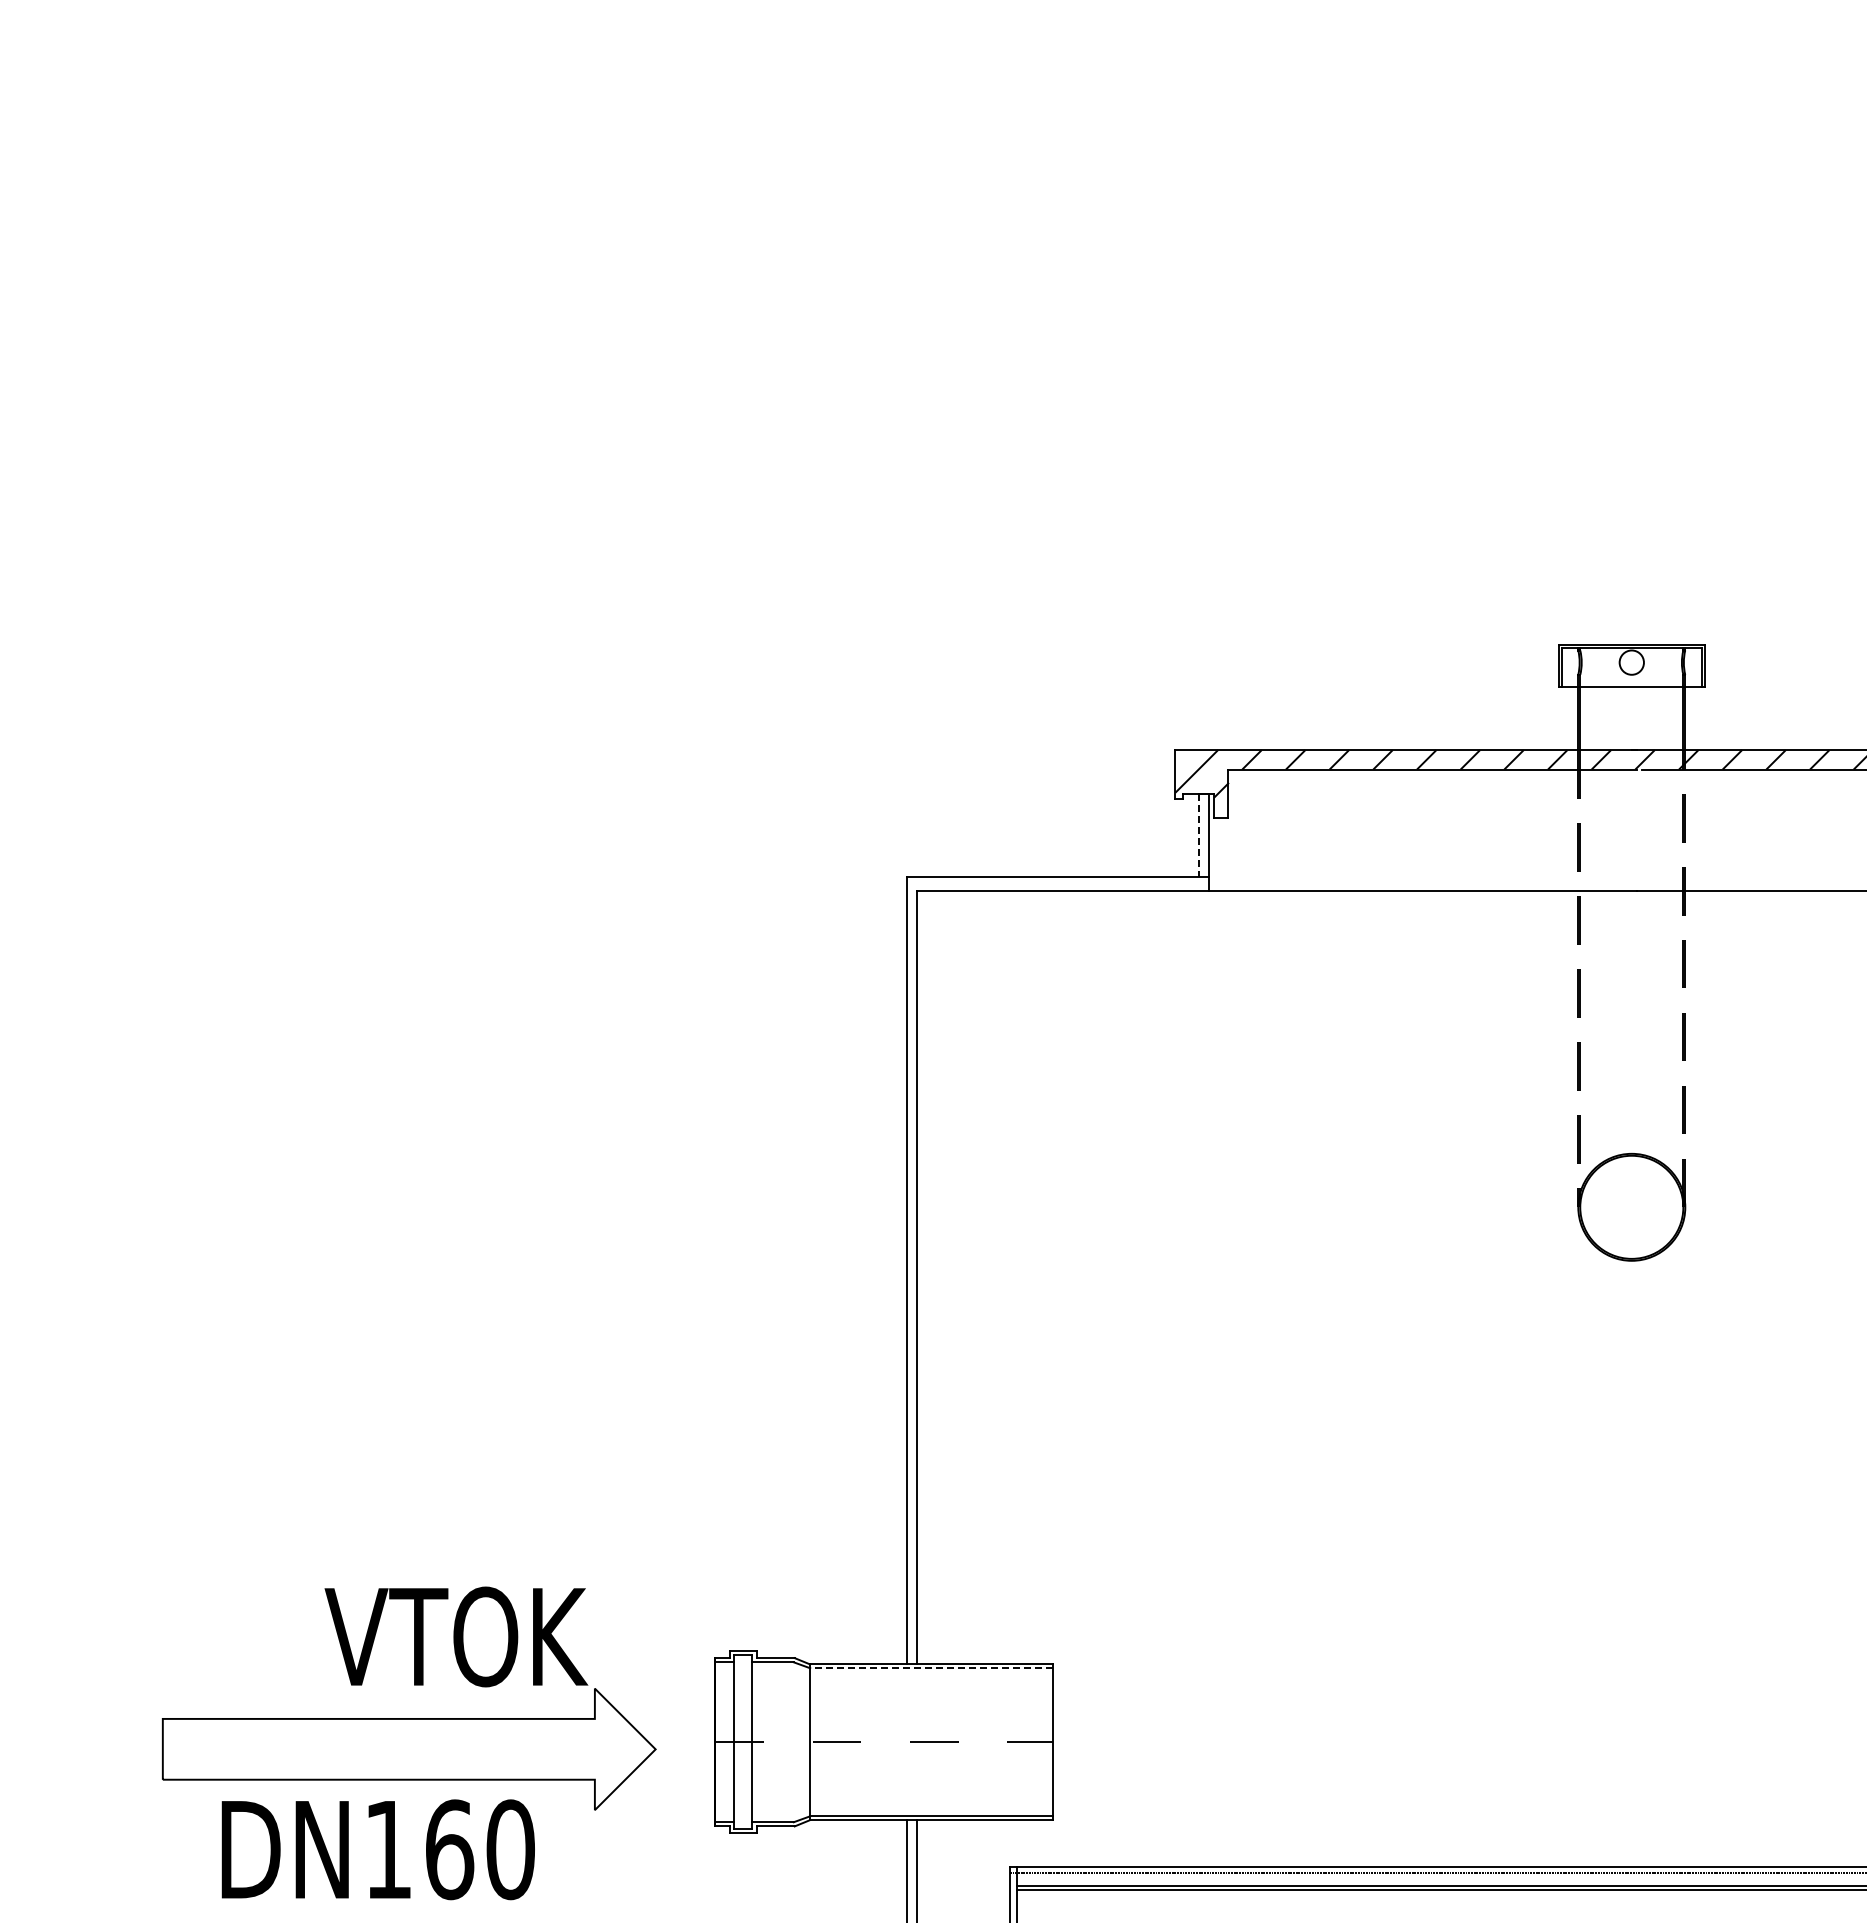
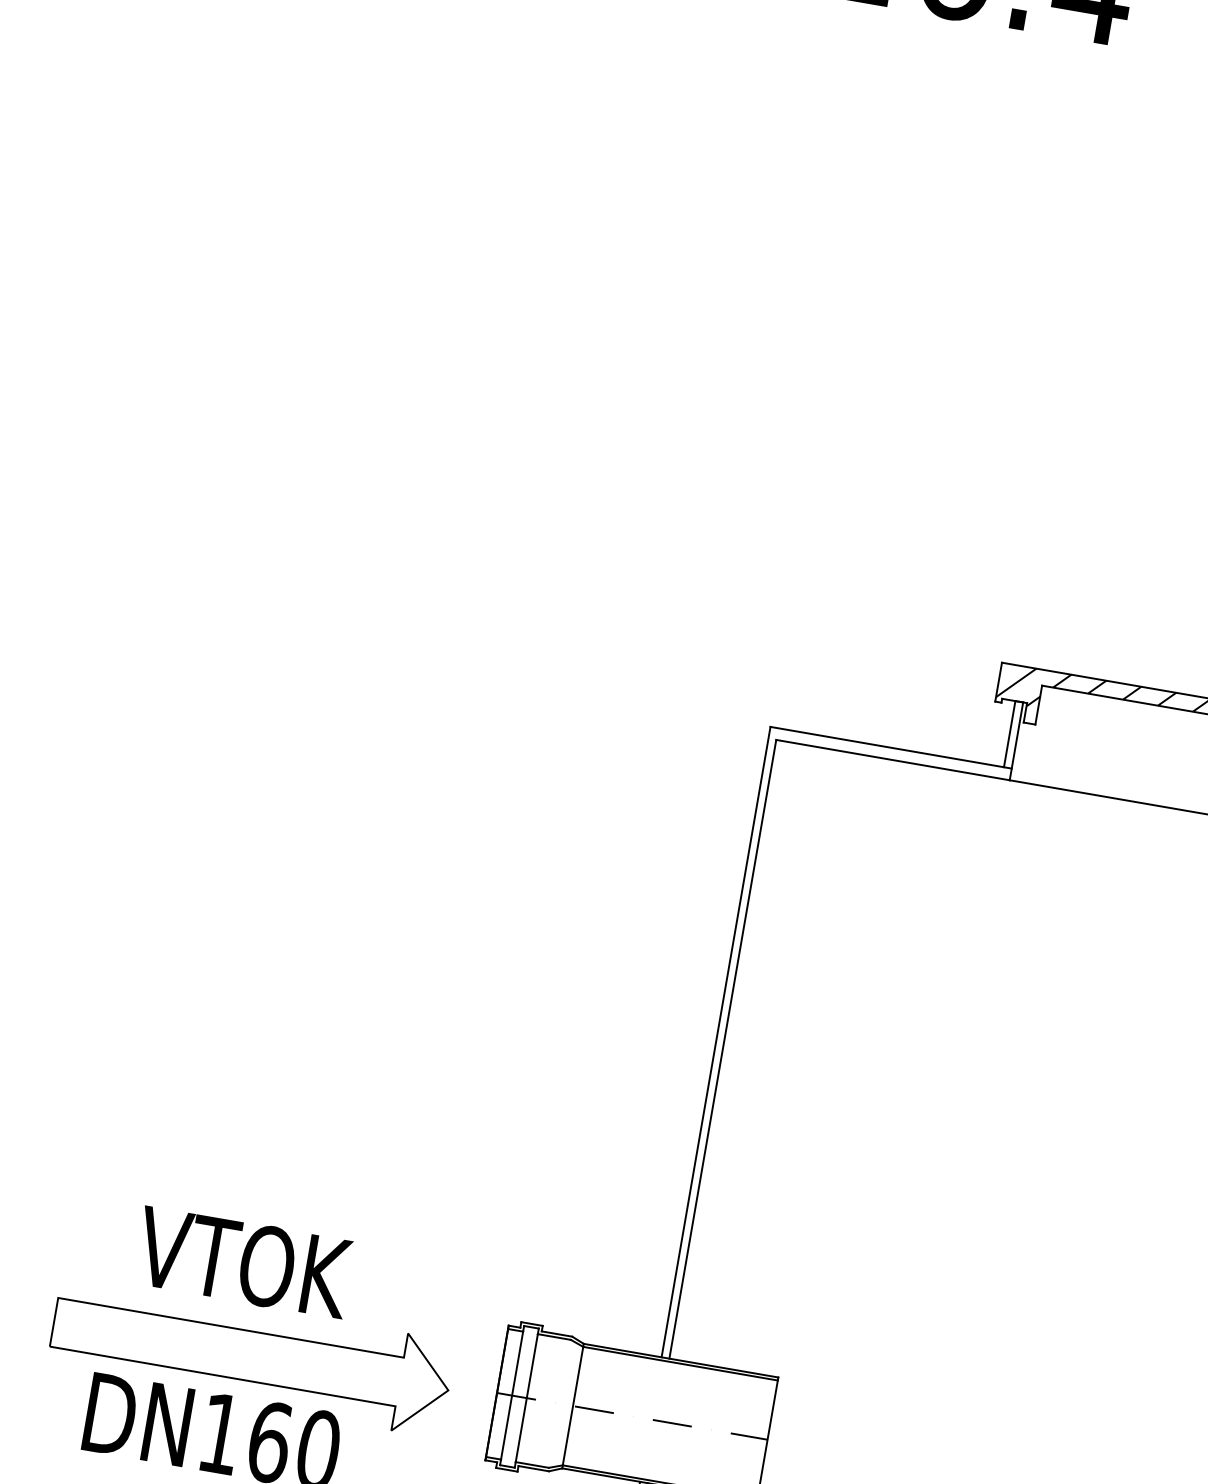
line: (1199, 835) -> (1009, 734), dashed -> solid
text: (456, 1636) -> (243, 1262), moved
line: (931, 1668) -> (680, 1363), dashed -> solid

